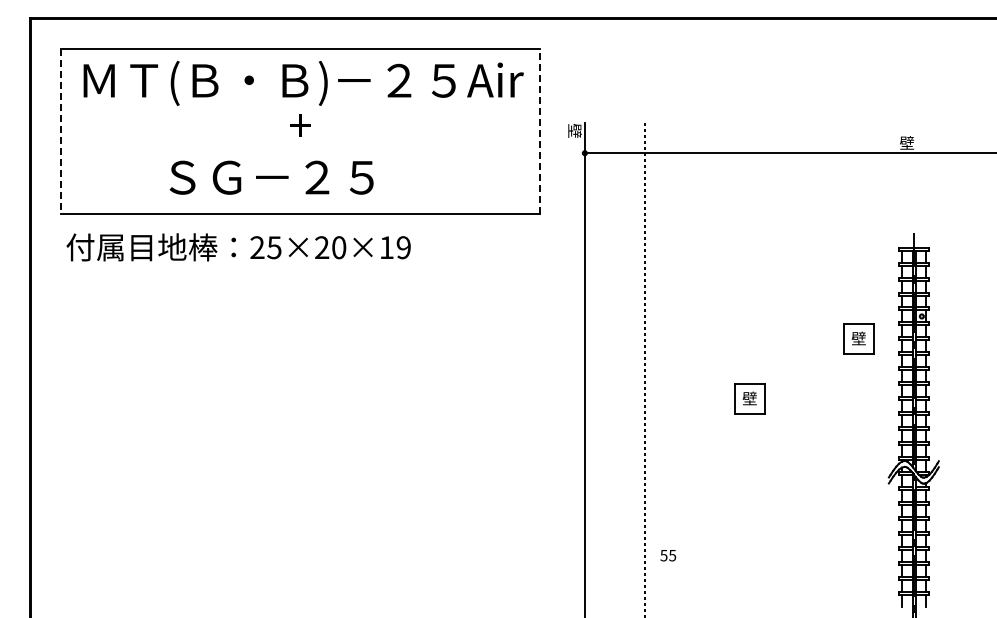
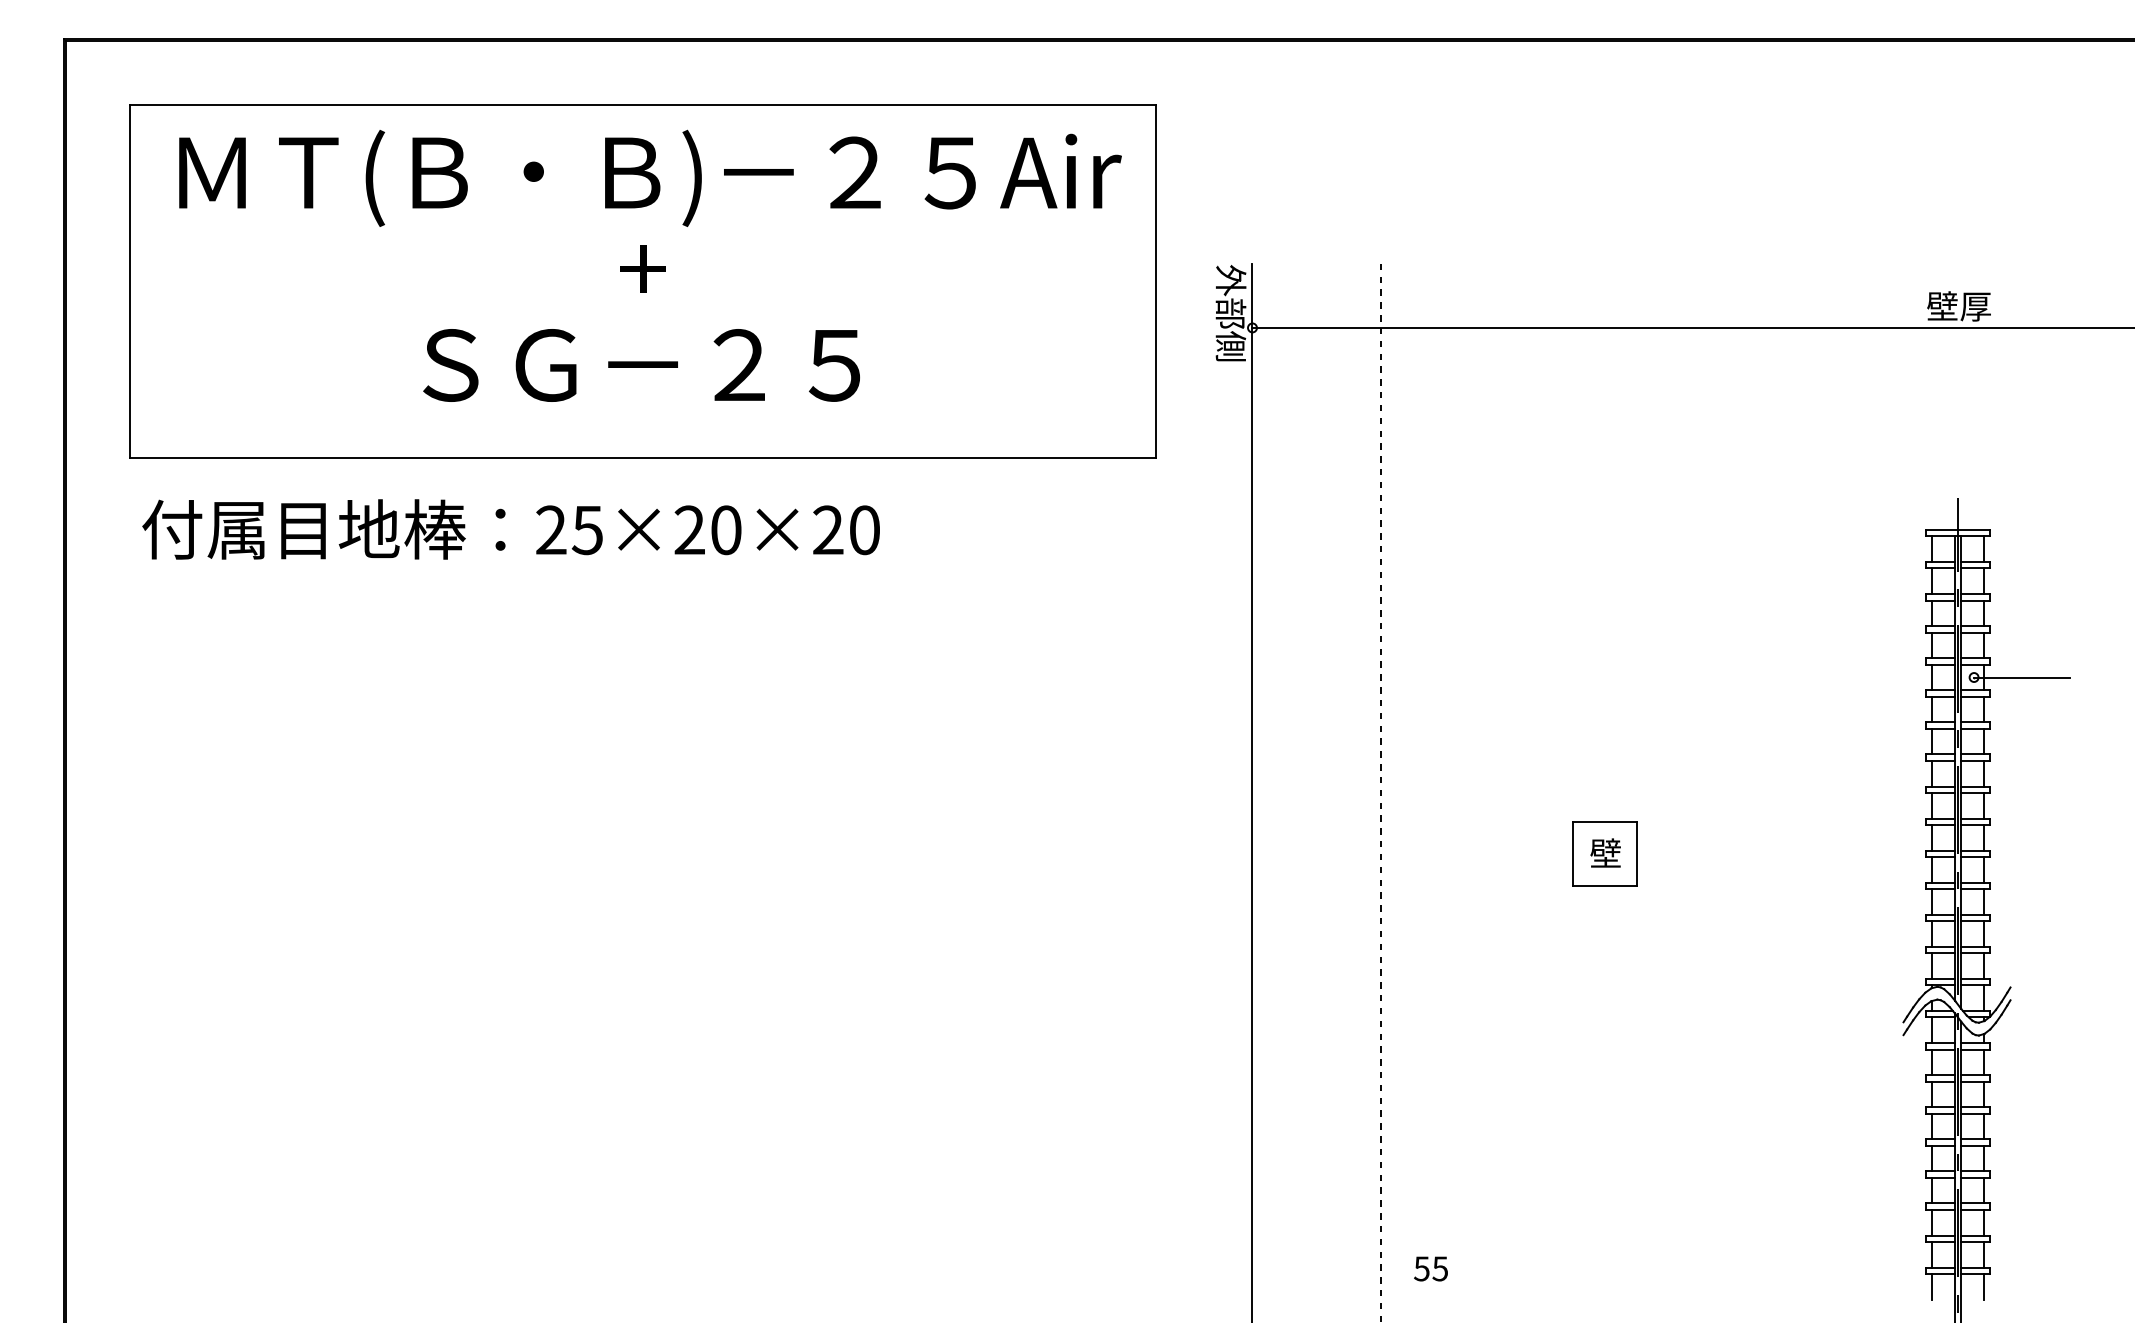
line: (539, 131) -> (1155, 281), dashed -> solid
line: (60, 132) -> (129, 283), dashed -> solid
text: (922, 143) -> (1975, 307), 壁 -> 壁厚
text: (574, 146) -> (1230, 313), 壁 -> 外部側
text: (271, 177) -> (641, 364), moved
text: (394, 247) -> (844, 529), 25×20×19 -> 25×20×20
line: (943, 316) -> (2020, 677), added
part: (858, 338) -> (1838, 724), removed
text: (668, 555) -> (1431, 1268), moved

